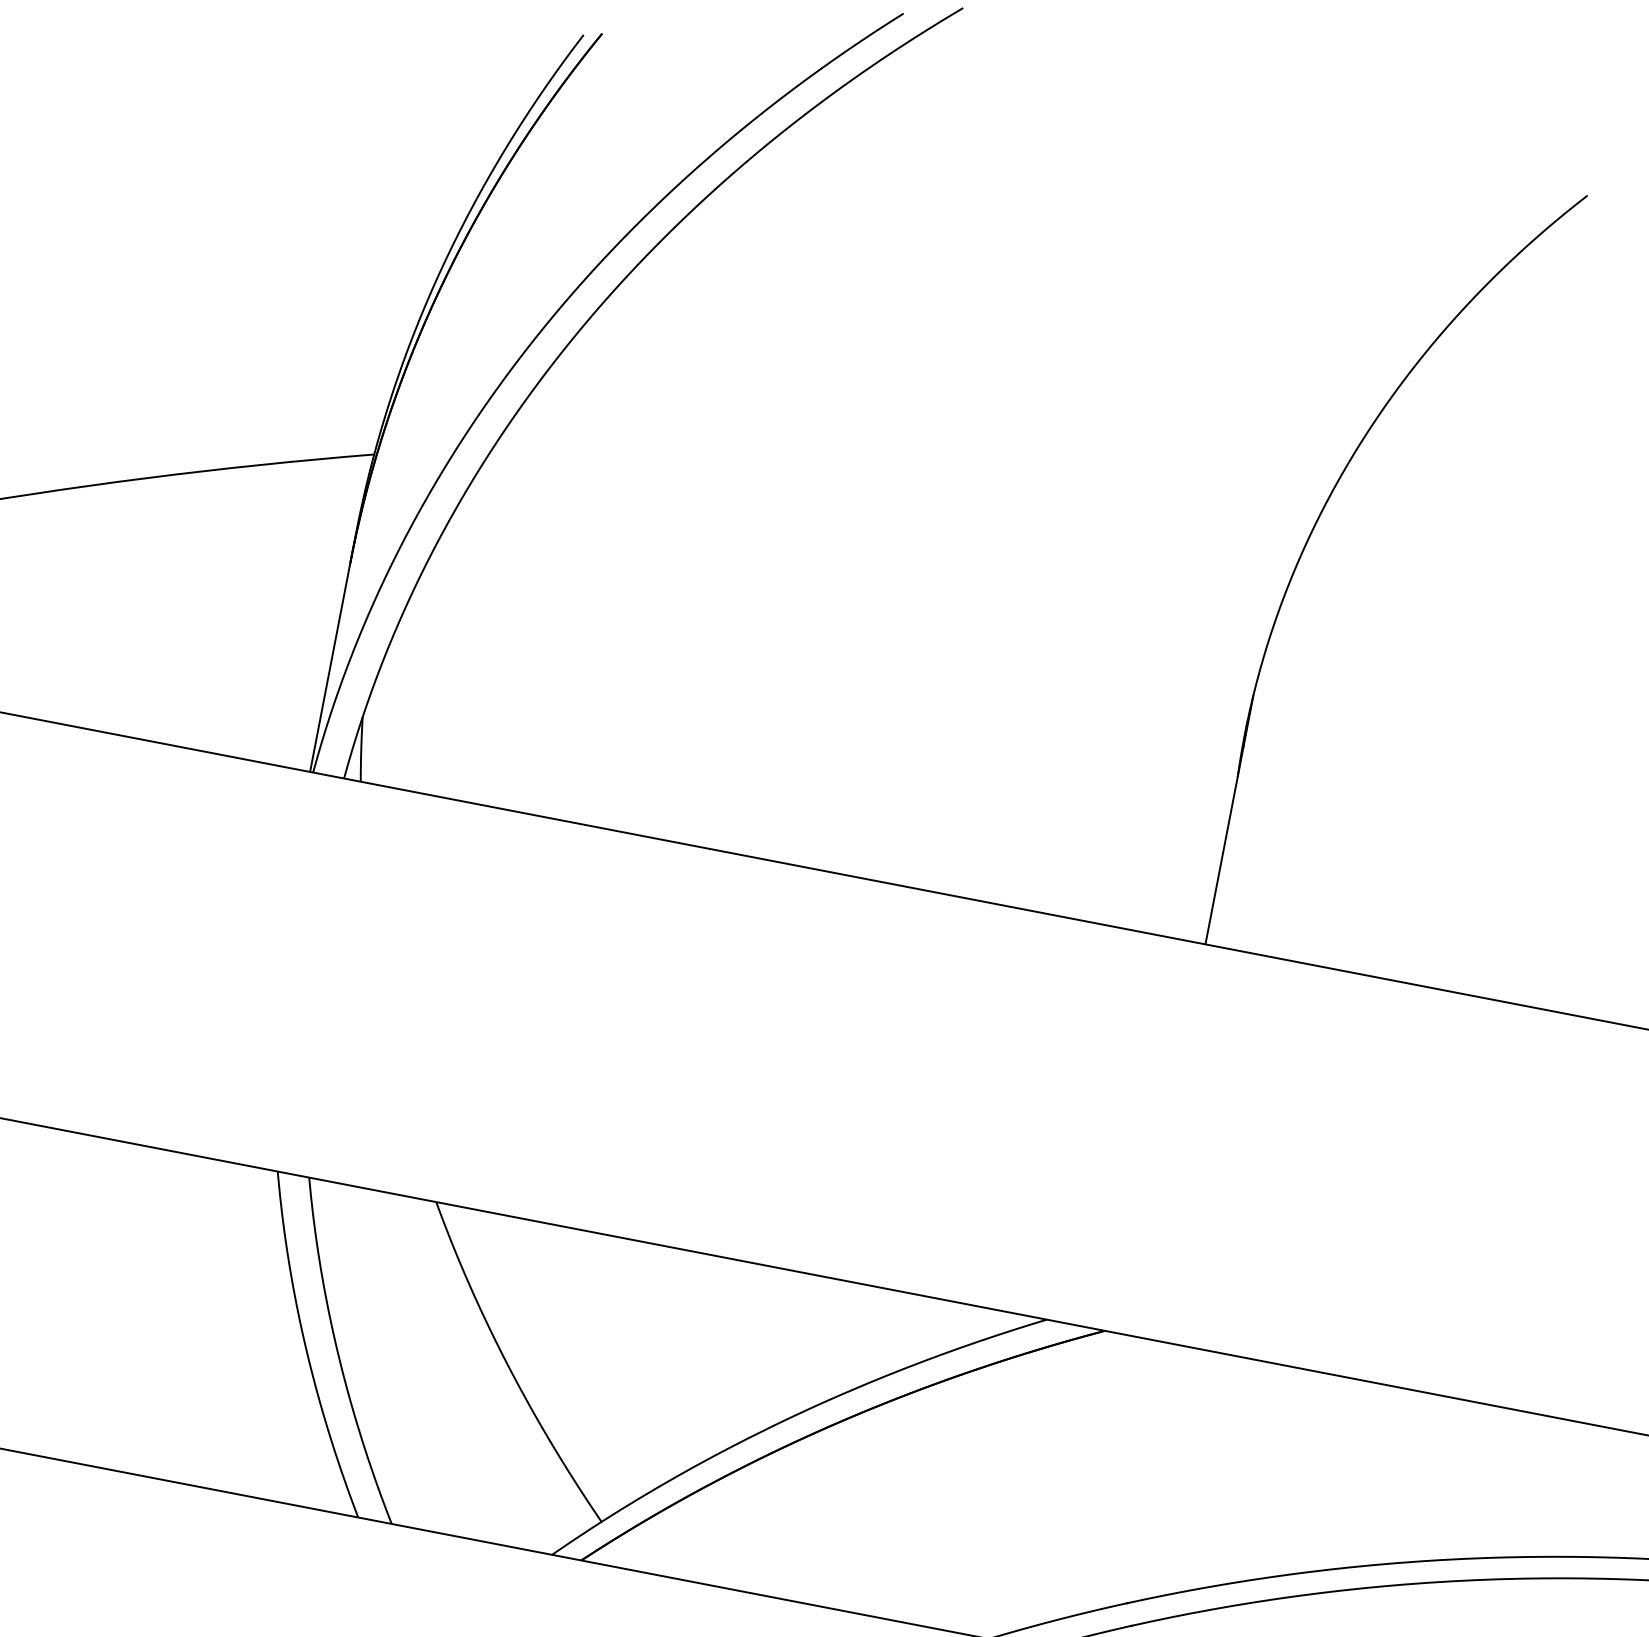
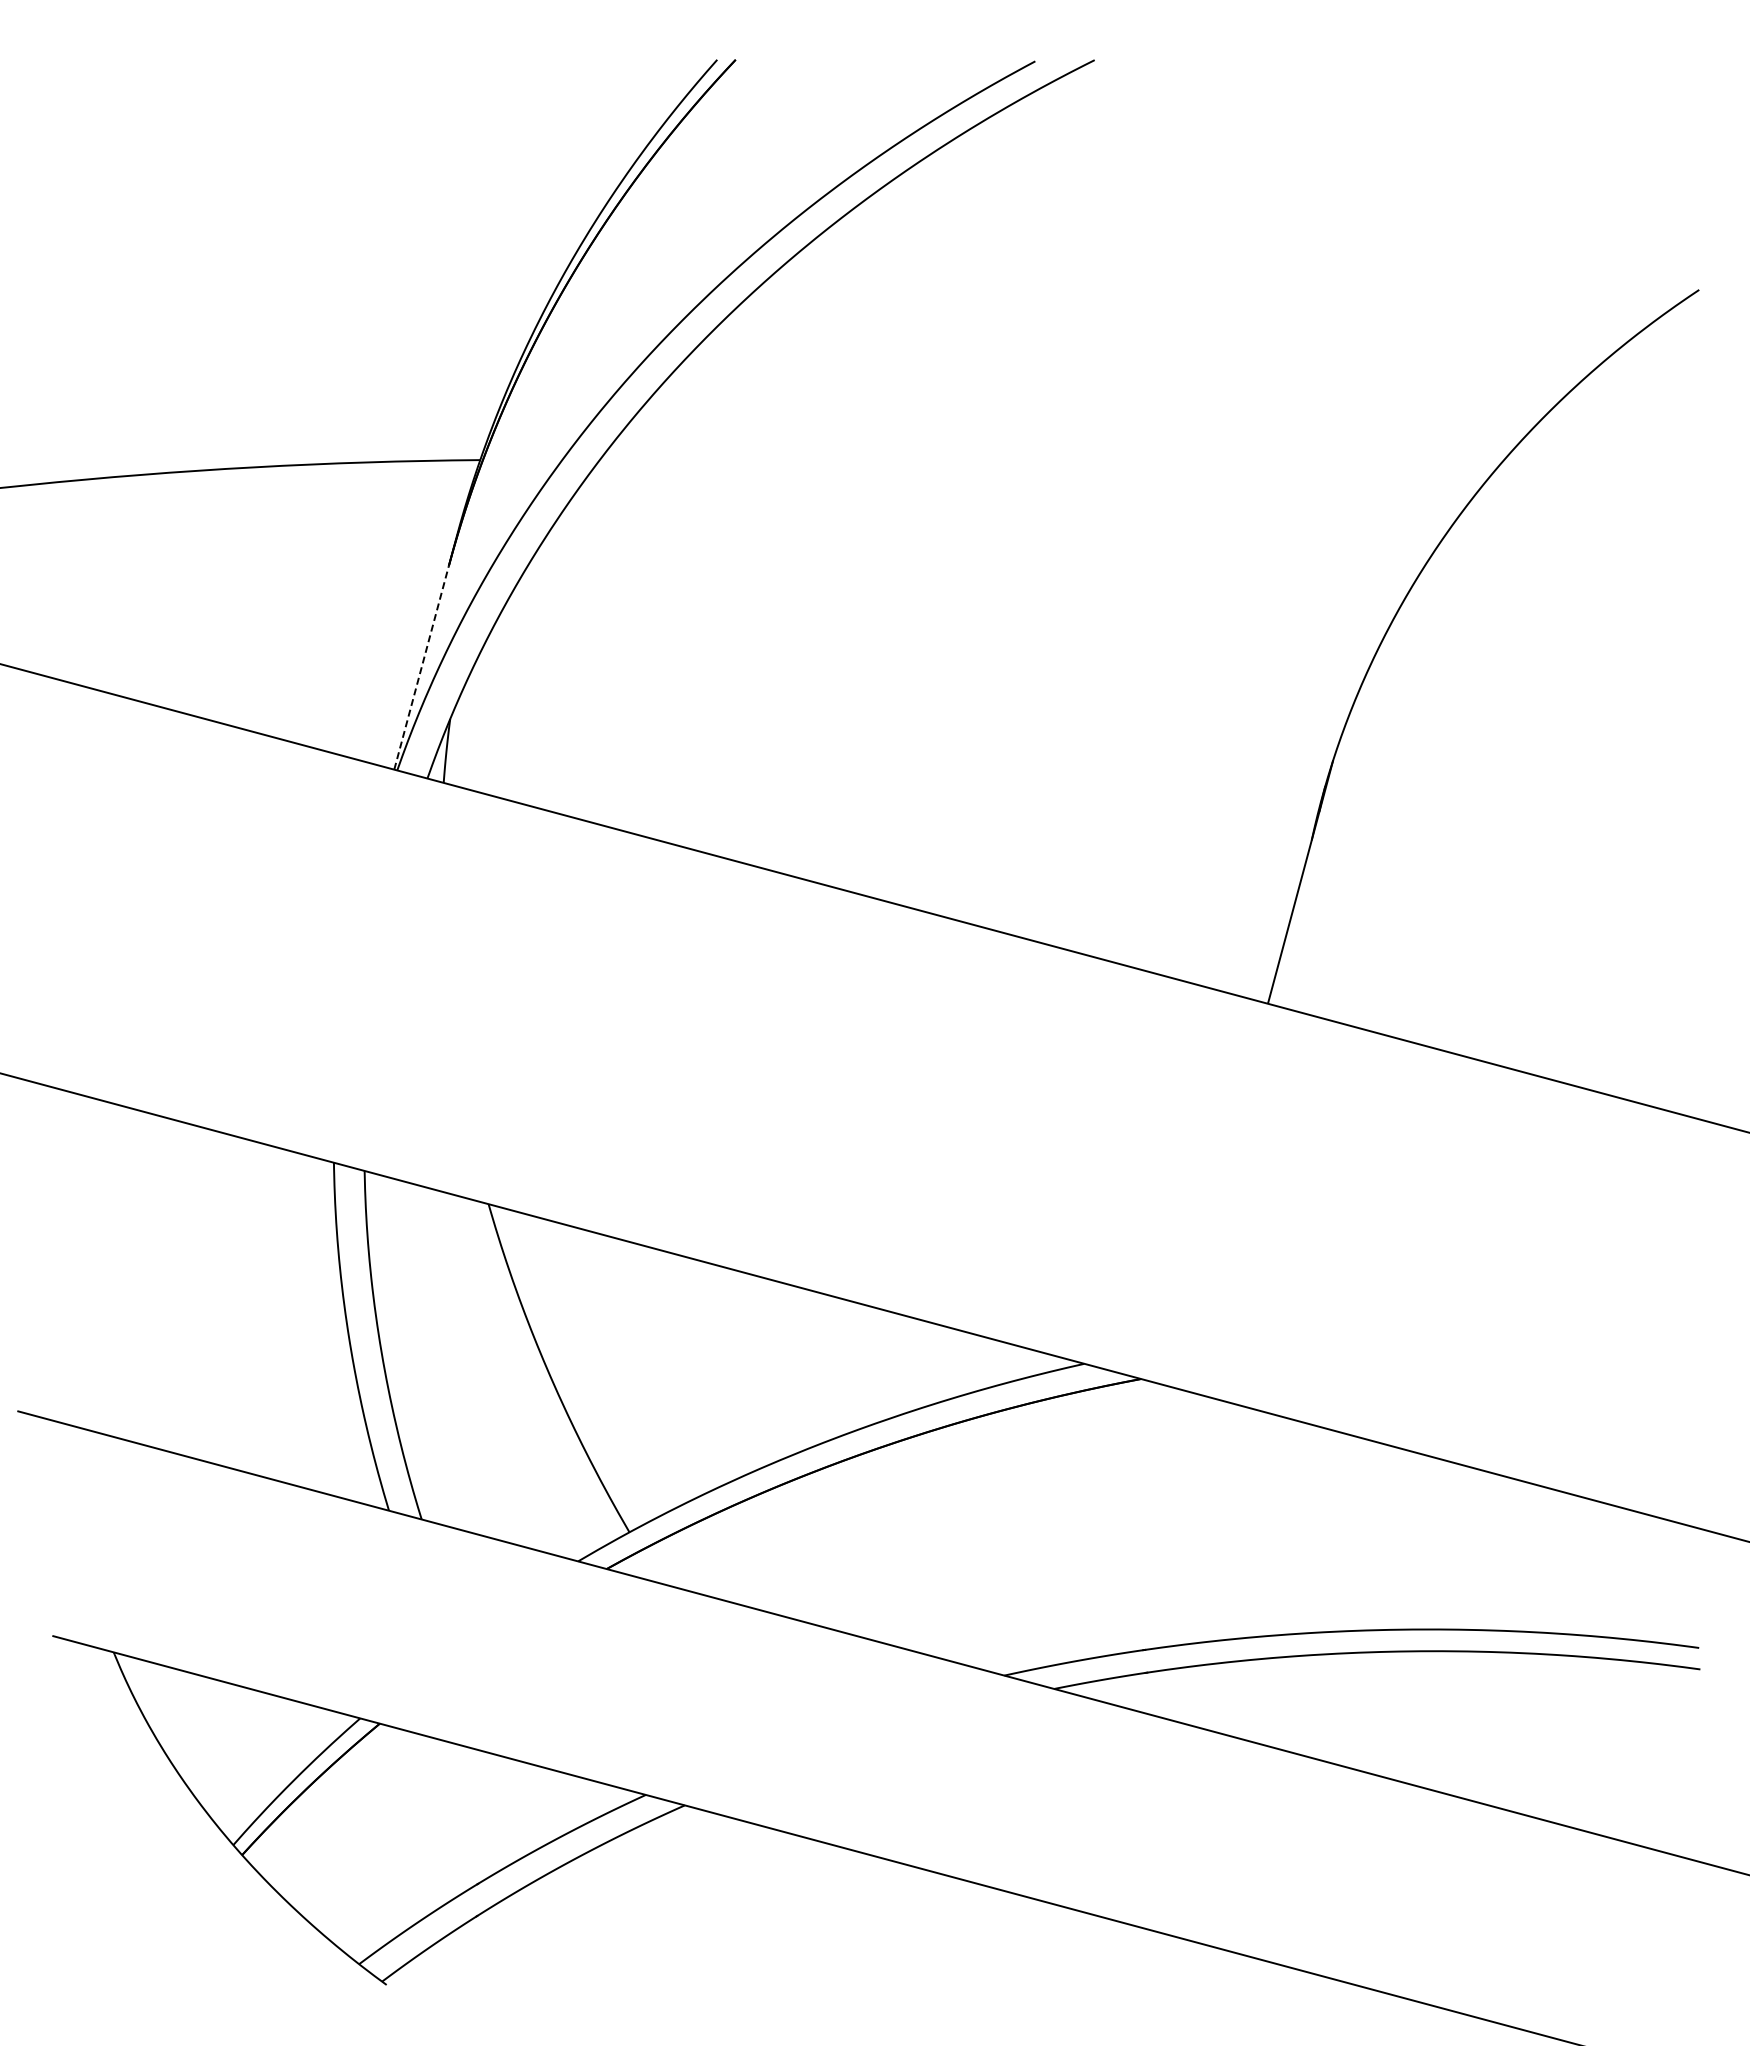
line: (330, 667) -> (421, 667), solid -> dashed

